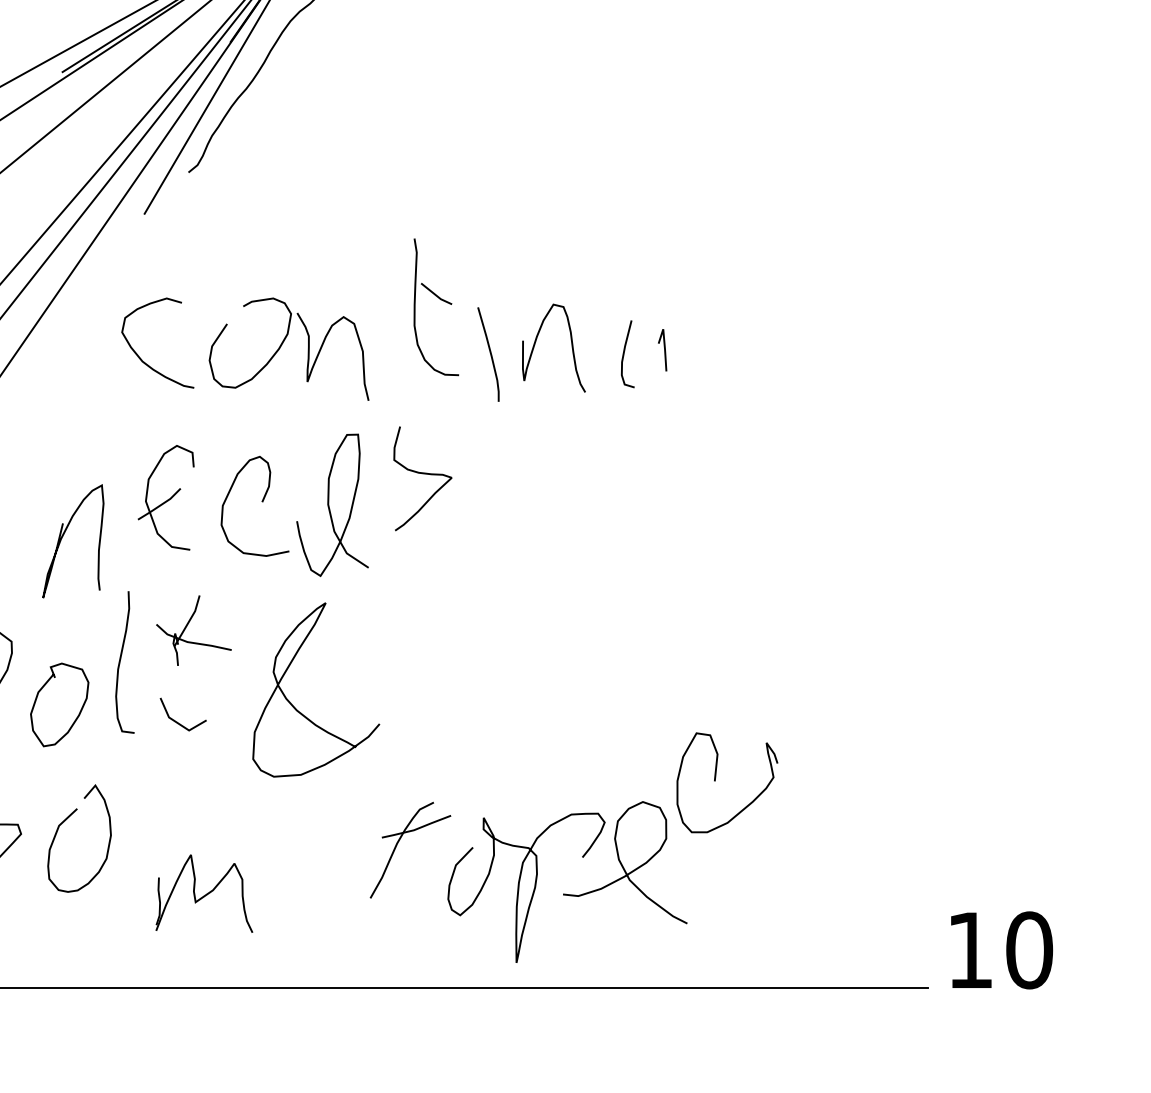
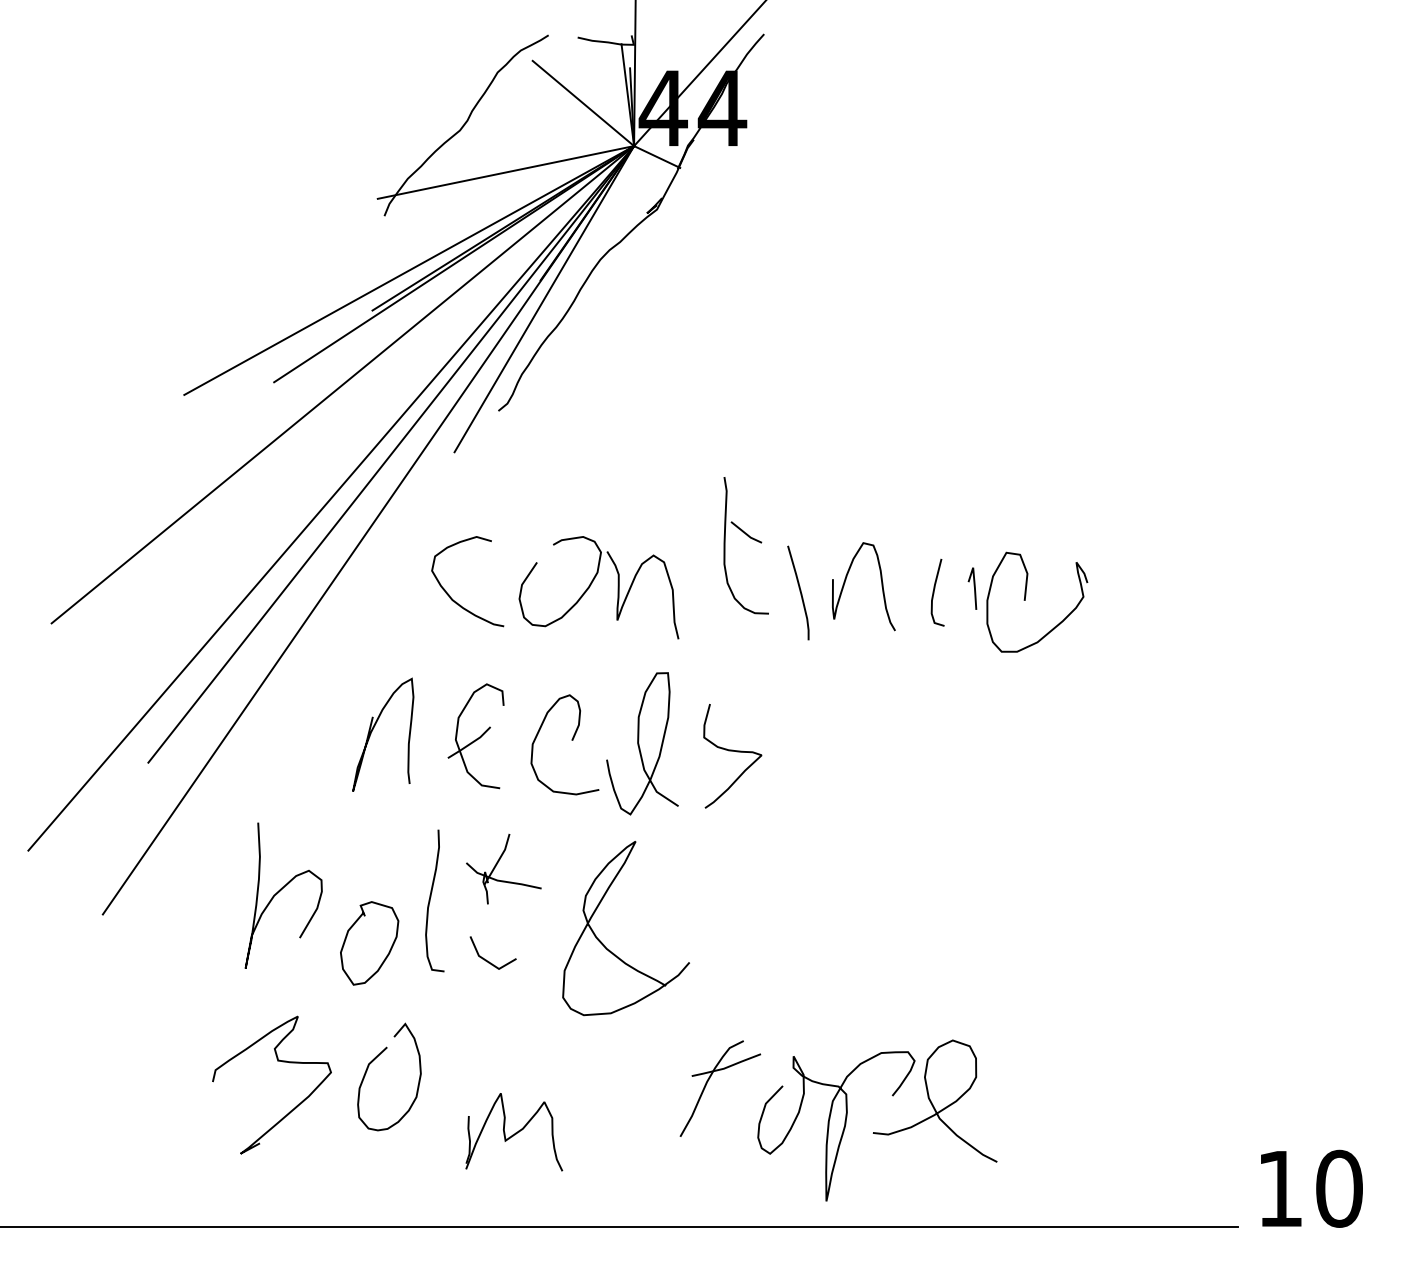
curve: (422, 474) -> (732, 751), moved
curve: (63, 536) -> (373, 729), moved
curve: (715, 781) -> (1025, 600), moved

